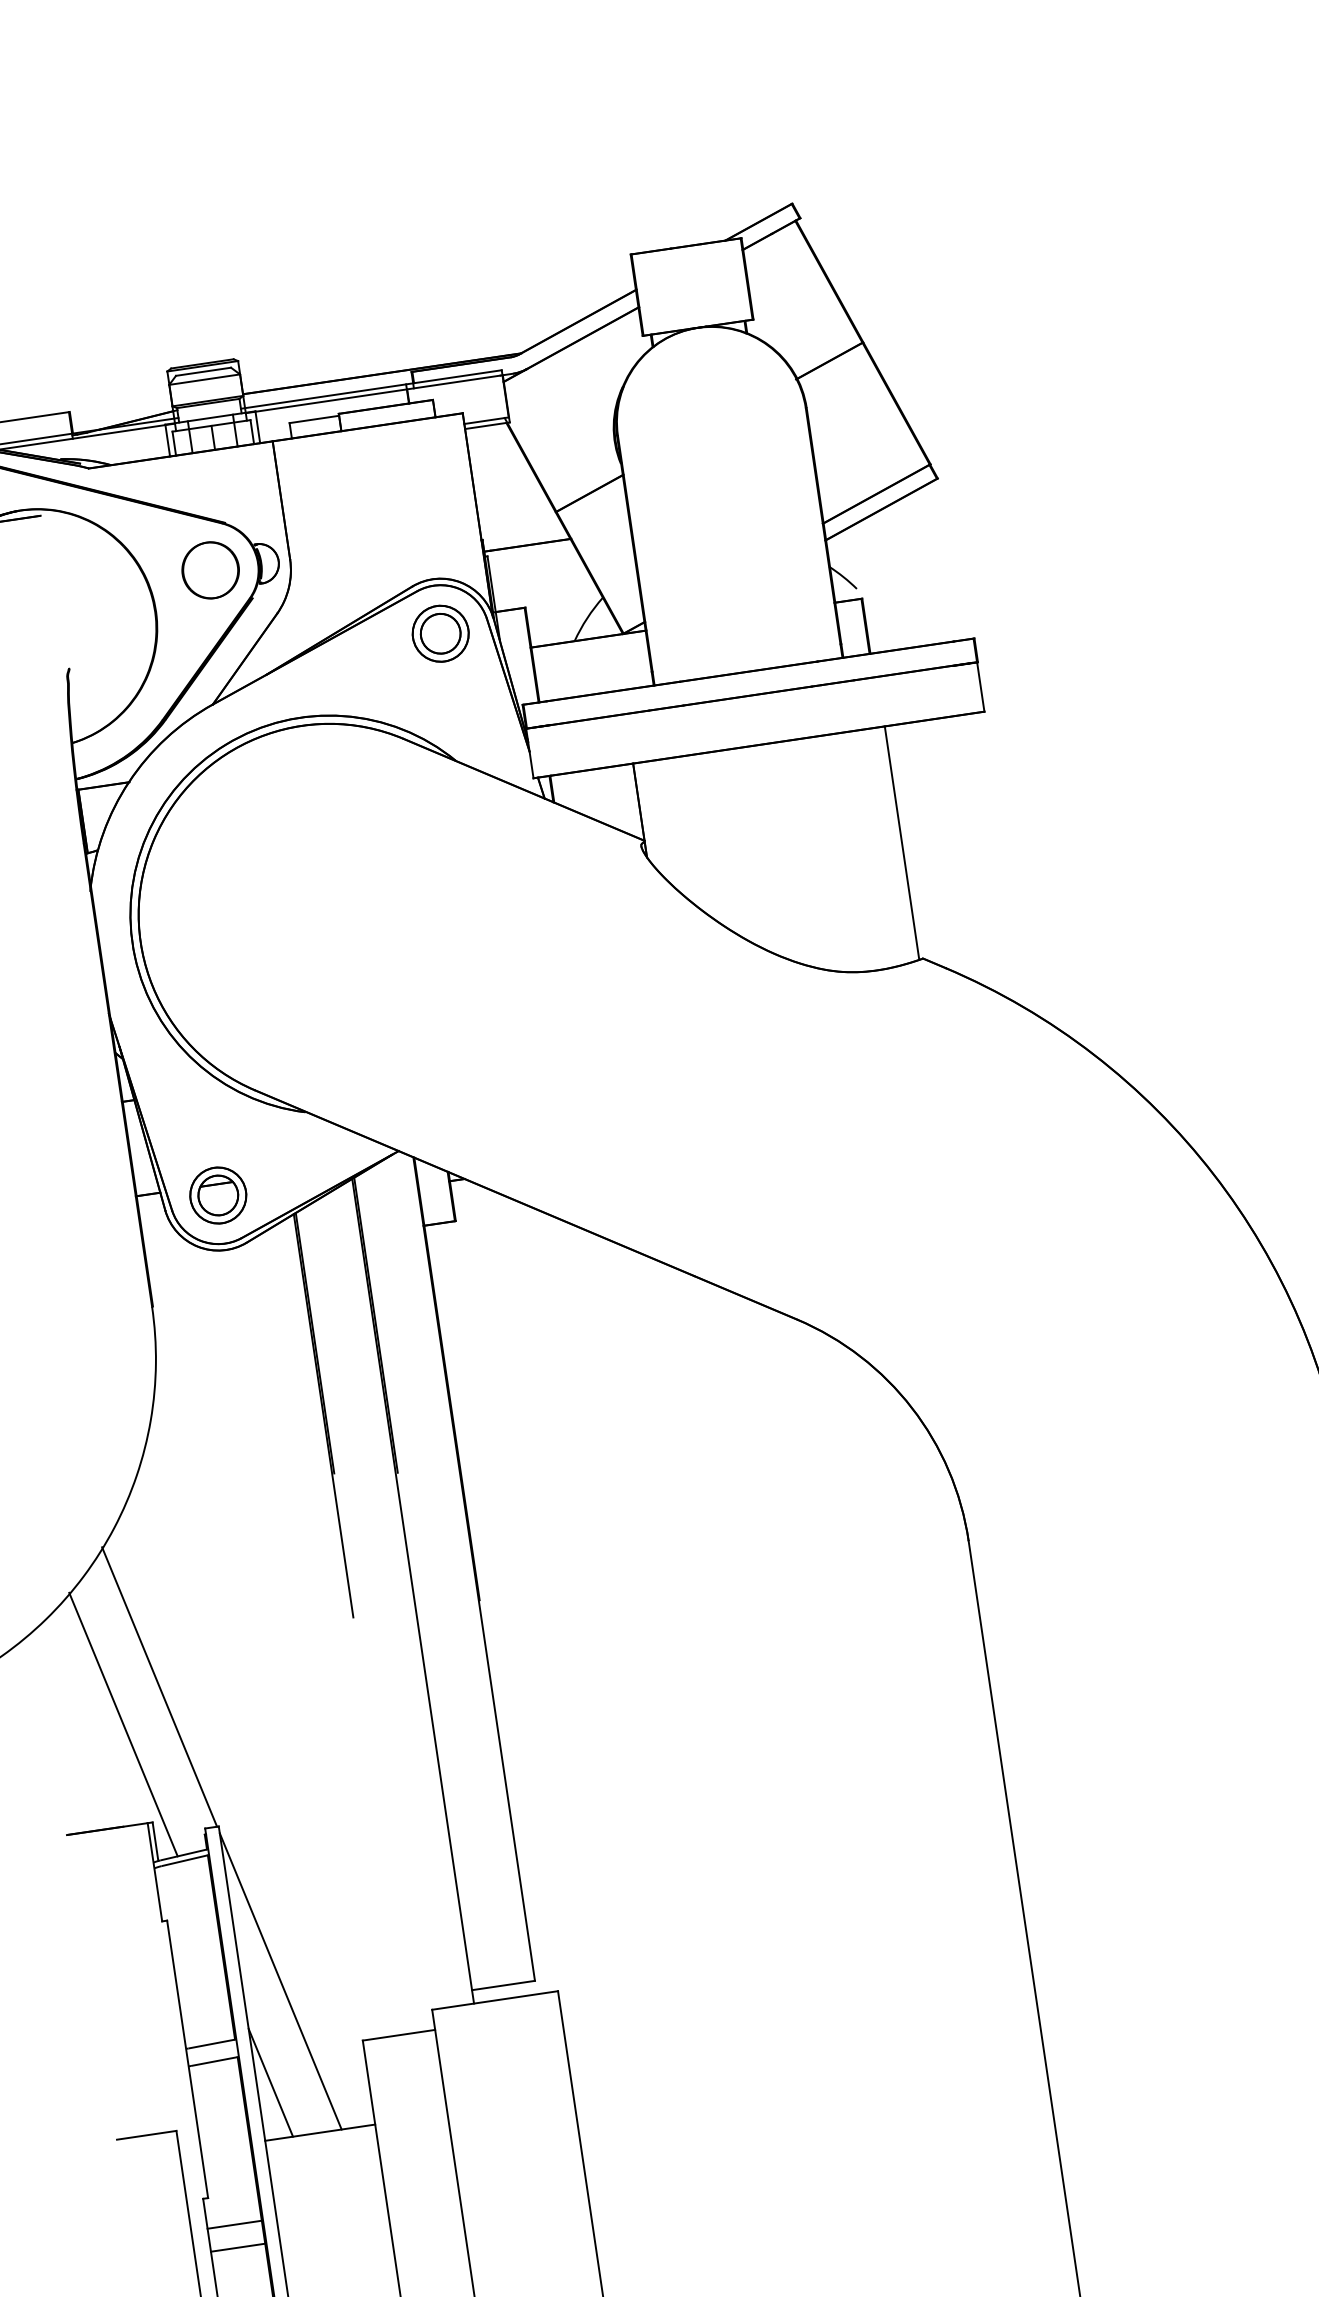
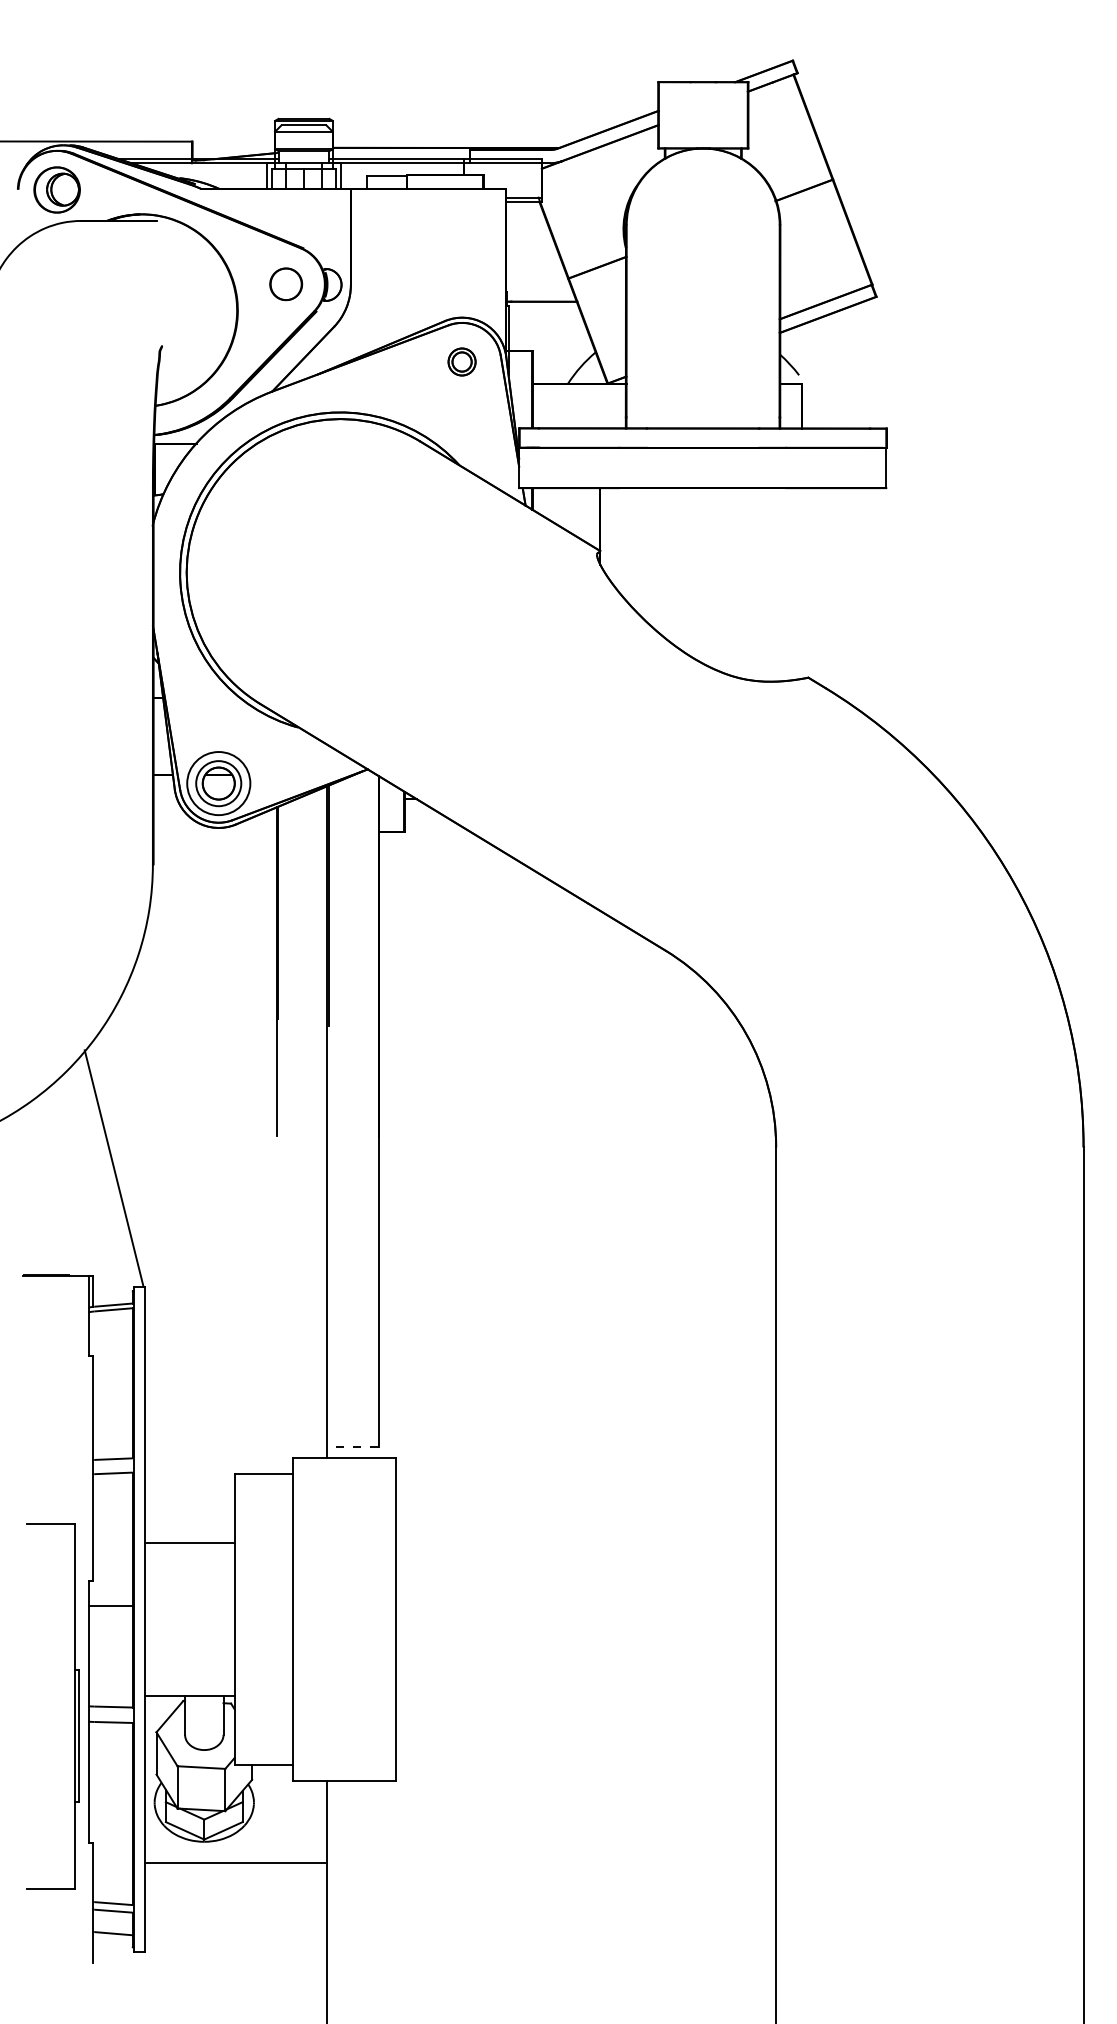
part: (209, 569) -> (285, 283), size x0.7
part: (439, 633) -> (461, 361), size x0.6
line: (902, 842) -> (805, 582), removed
circle: (217, 1195) -> (218, 783), size x1.4
line: (122, 1723) -> (80, 1193), removed
line: (280, 1981) -> (175, 1417), removed
line: (503, 1985) -> (353, 1446), solid -> dashed
line: (269, 2082) -> (155, 1496), removed
line: (237, 2247) -> (110, 1624), removed

